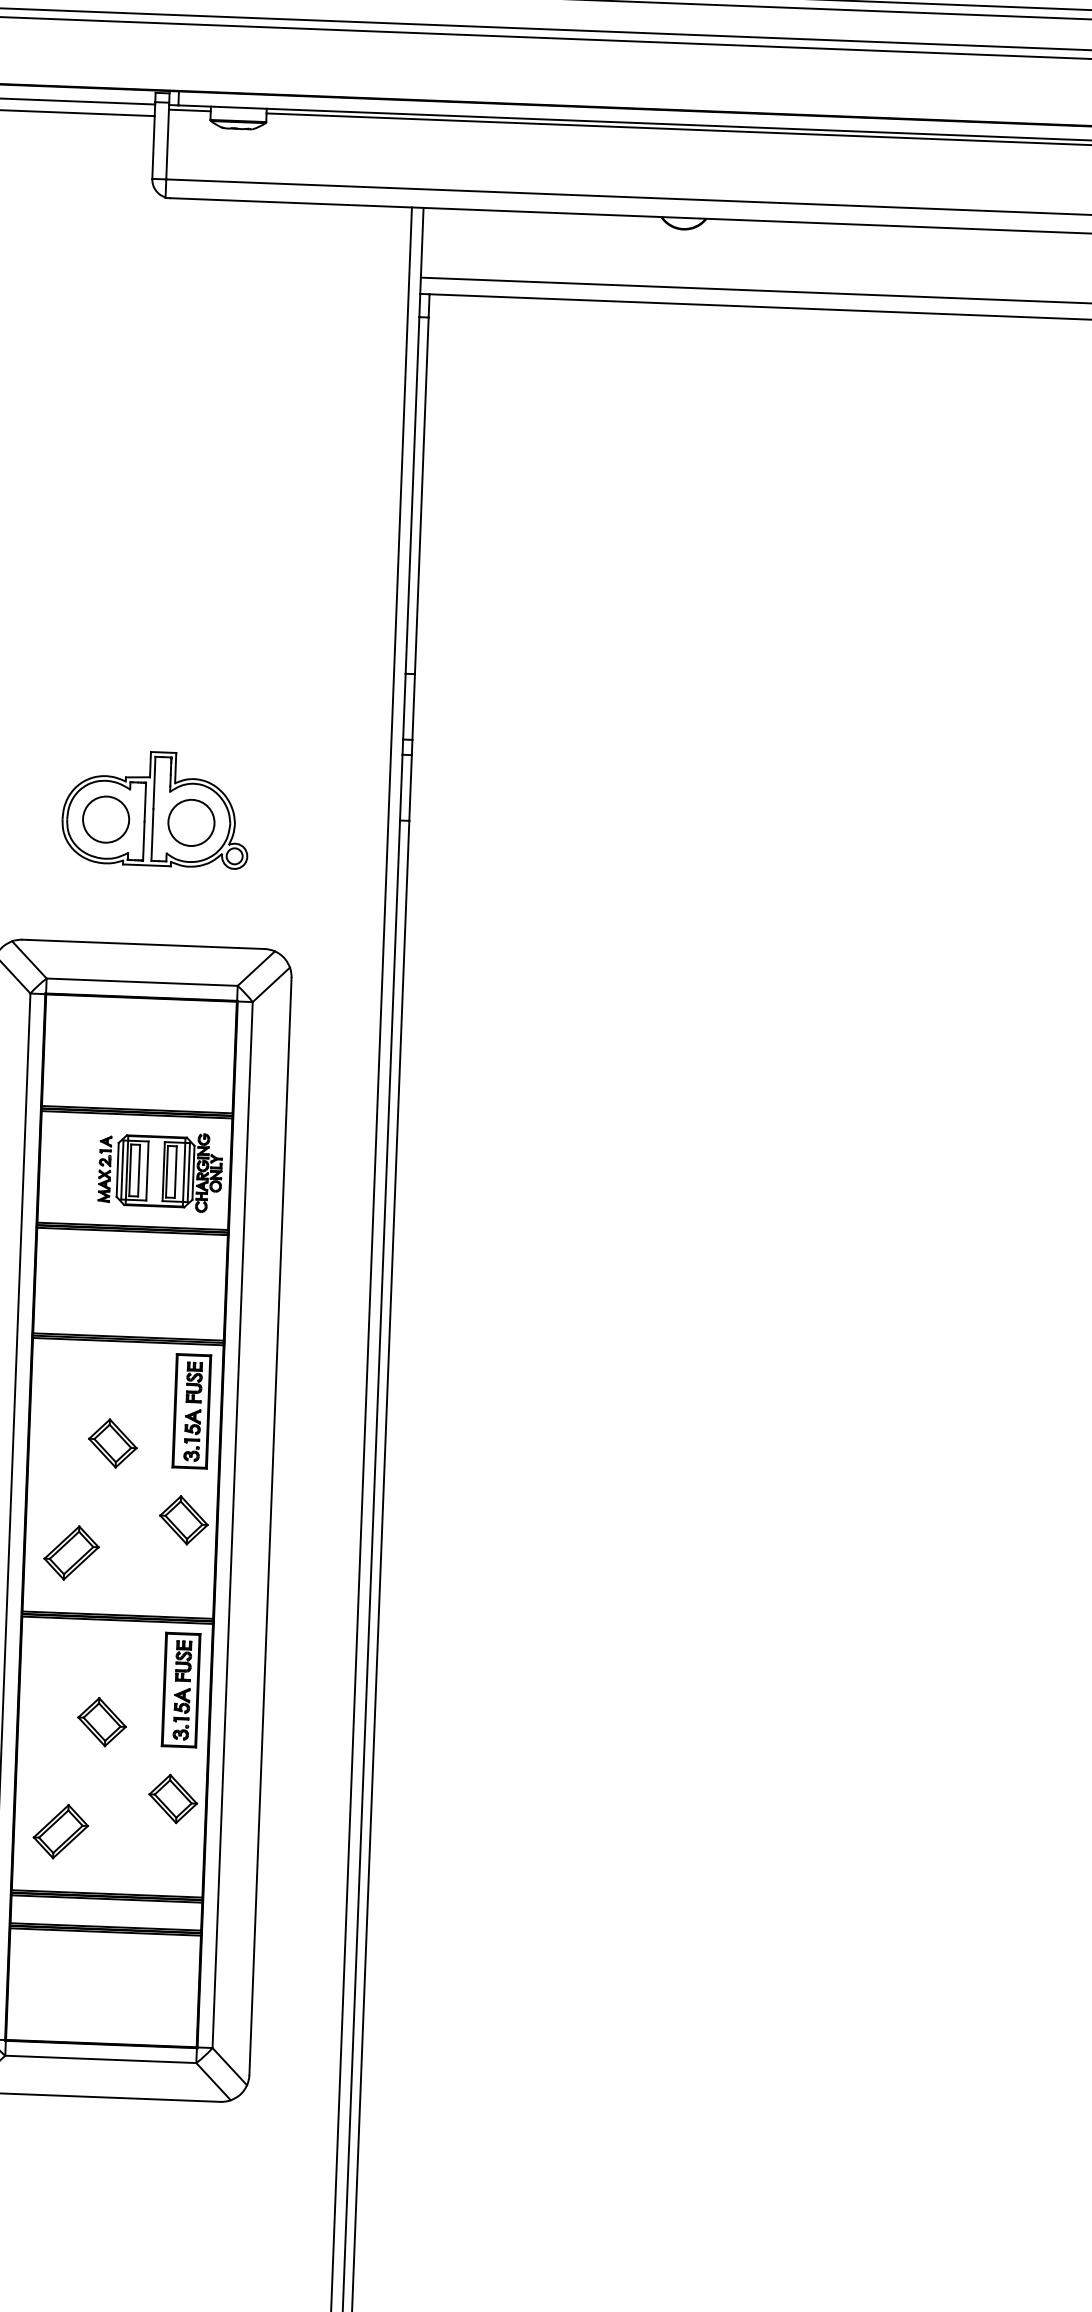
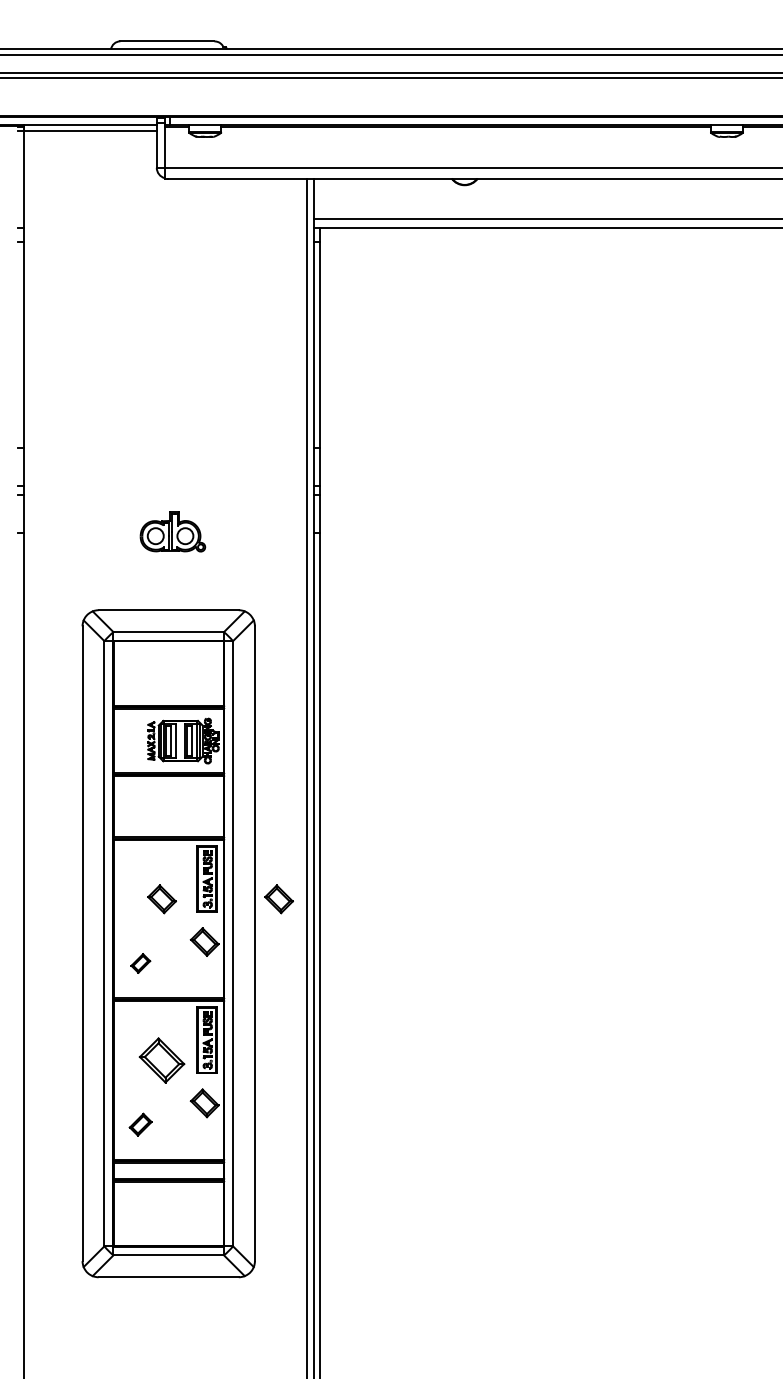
part: (155, 808) -> (172, 531), size x0.6
part: (314, 1451) -> (278, 899), added
part: (71, 1553) -> (140, 963), size x0.6
part: (101, 1722) -> (161, 1060), size x1.6
part: (60, 1831) -> (140, 1124), size x0.7

